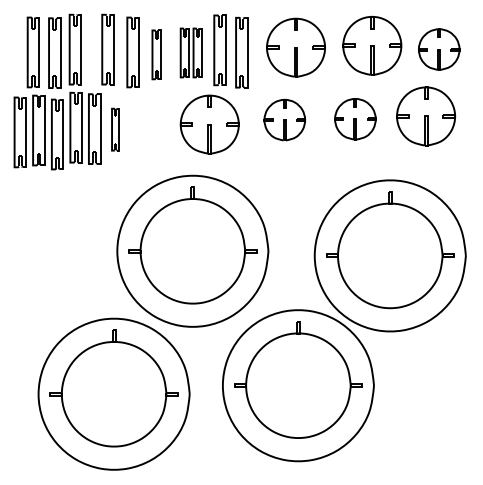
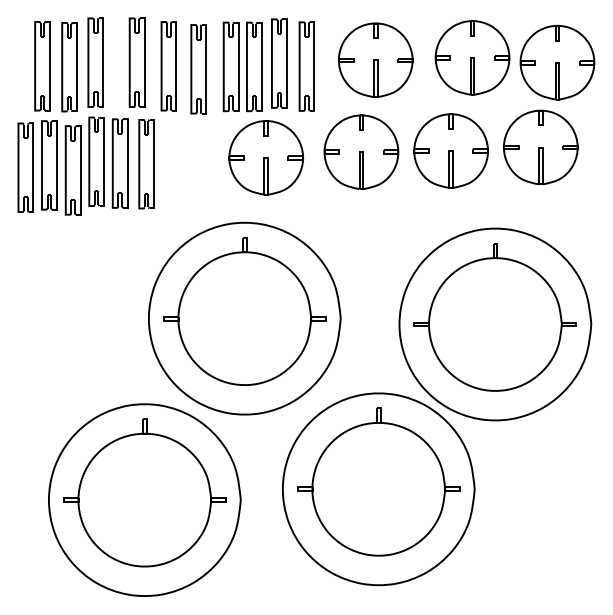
part: (439, 49) -> (557, 62), size x1.43
part: (191, 52) -> (242, 66), size x1.43
part: (156, 55) -> (198, 69), size x1.43
part: (354, 118) -> (450, 150), size x1.43
part: (284, 119) -> (361, 151), size x1.43
part: (115, 129) -> (146, 164), size x1.67

